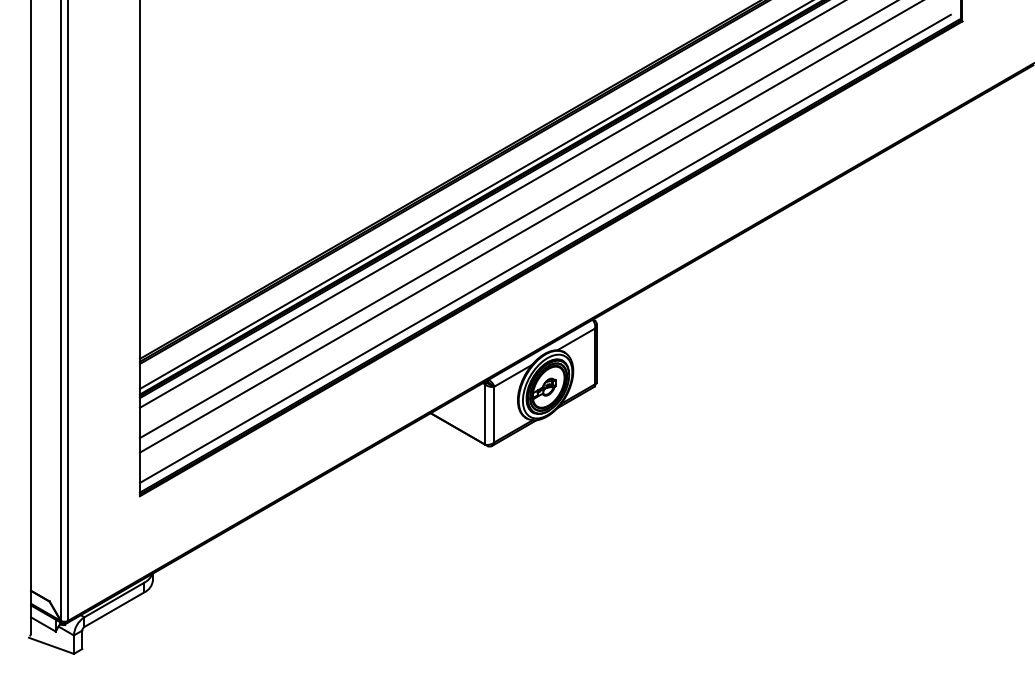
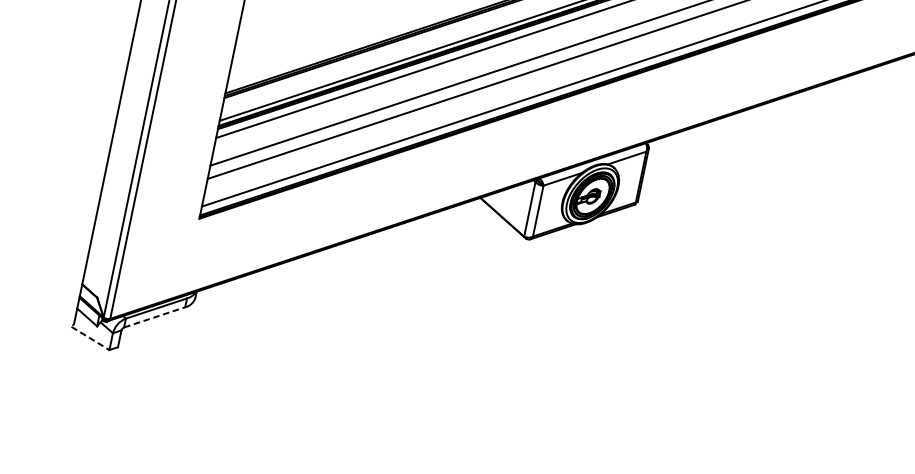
line: (114, 609) -> (154, 317), solid -> dashed
line: (51, 645) -> (90, 338), solid -> dashed

